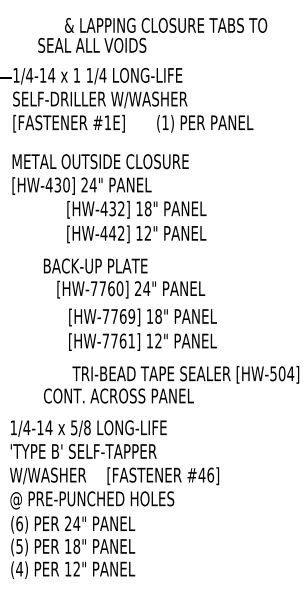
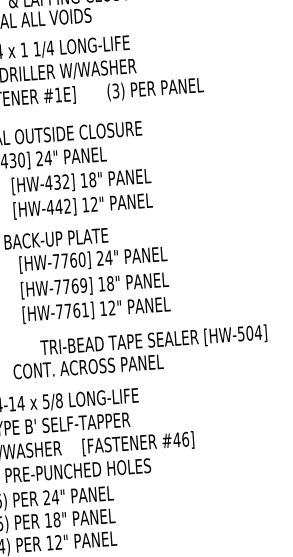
text: (165, 122) -> (115, 90), (1) -> (3)
text: (136, 222) -> (82, 194), moved
text: (142, 329) -> (95, 297), moved

